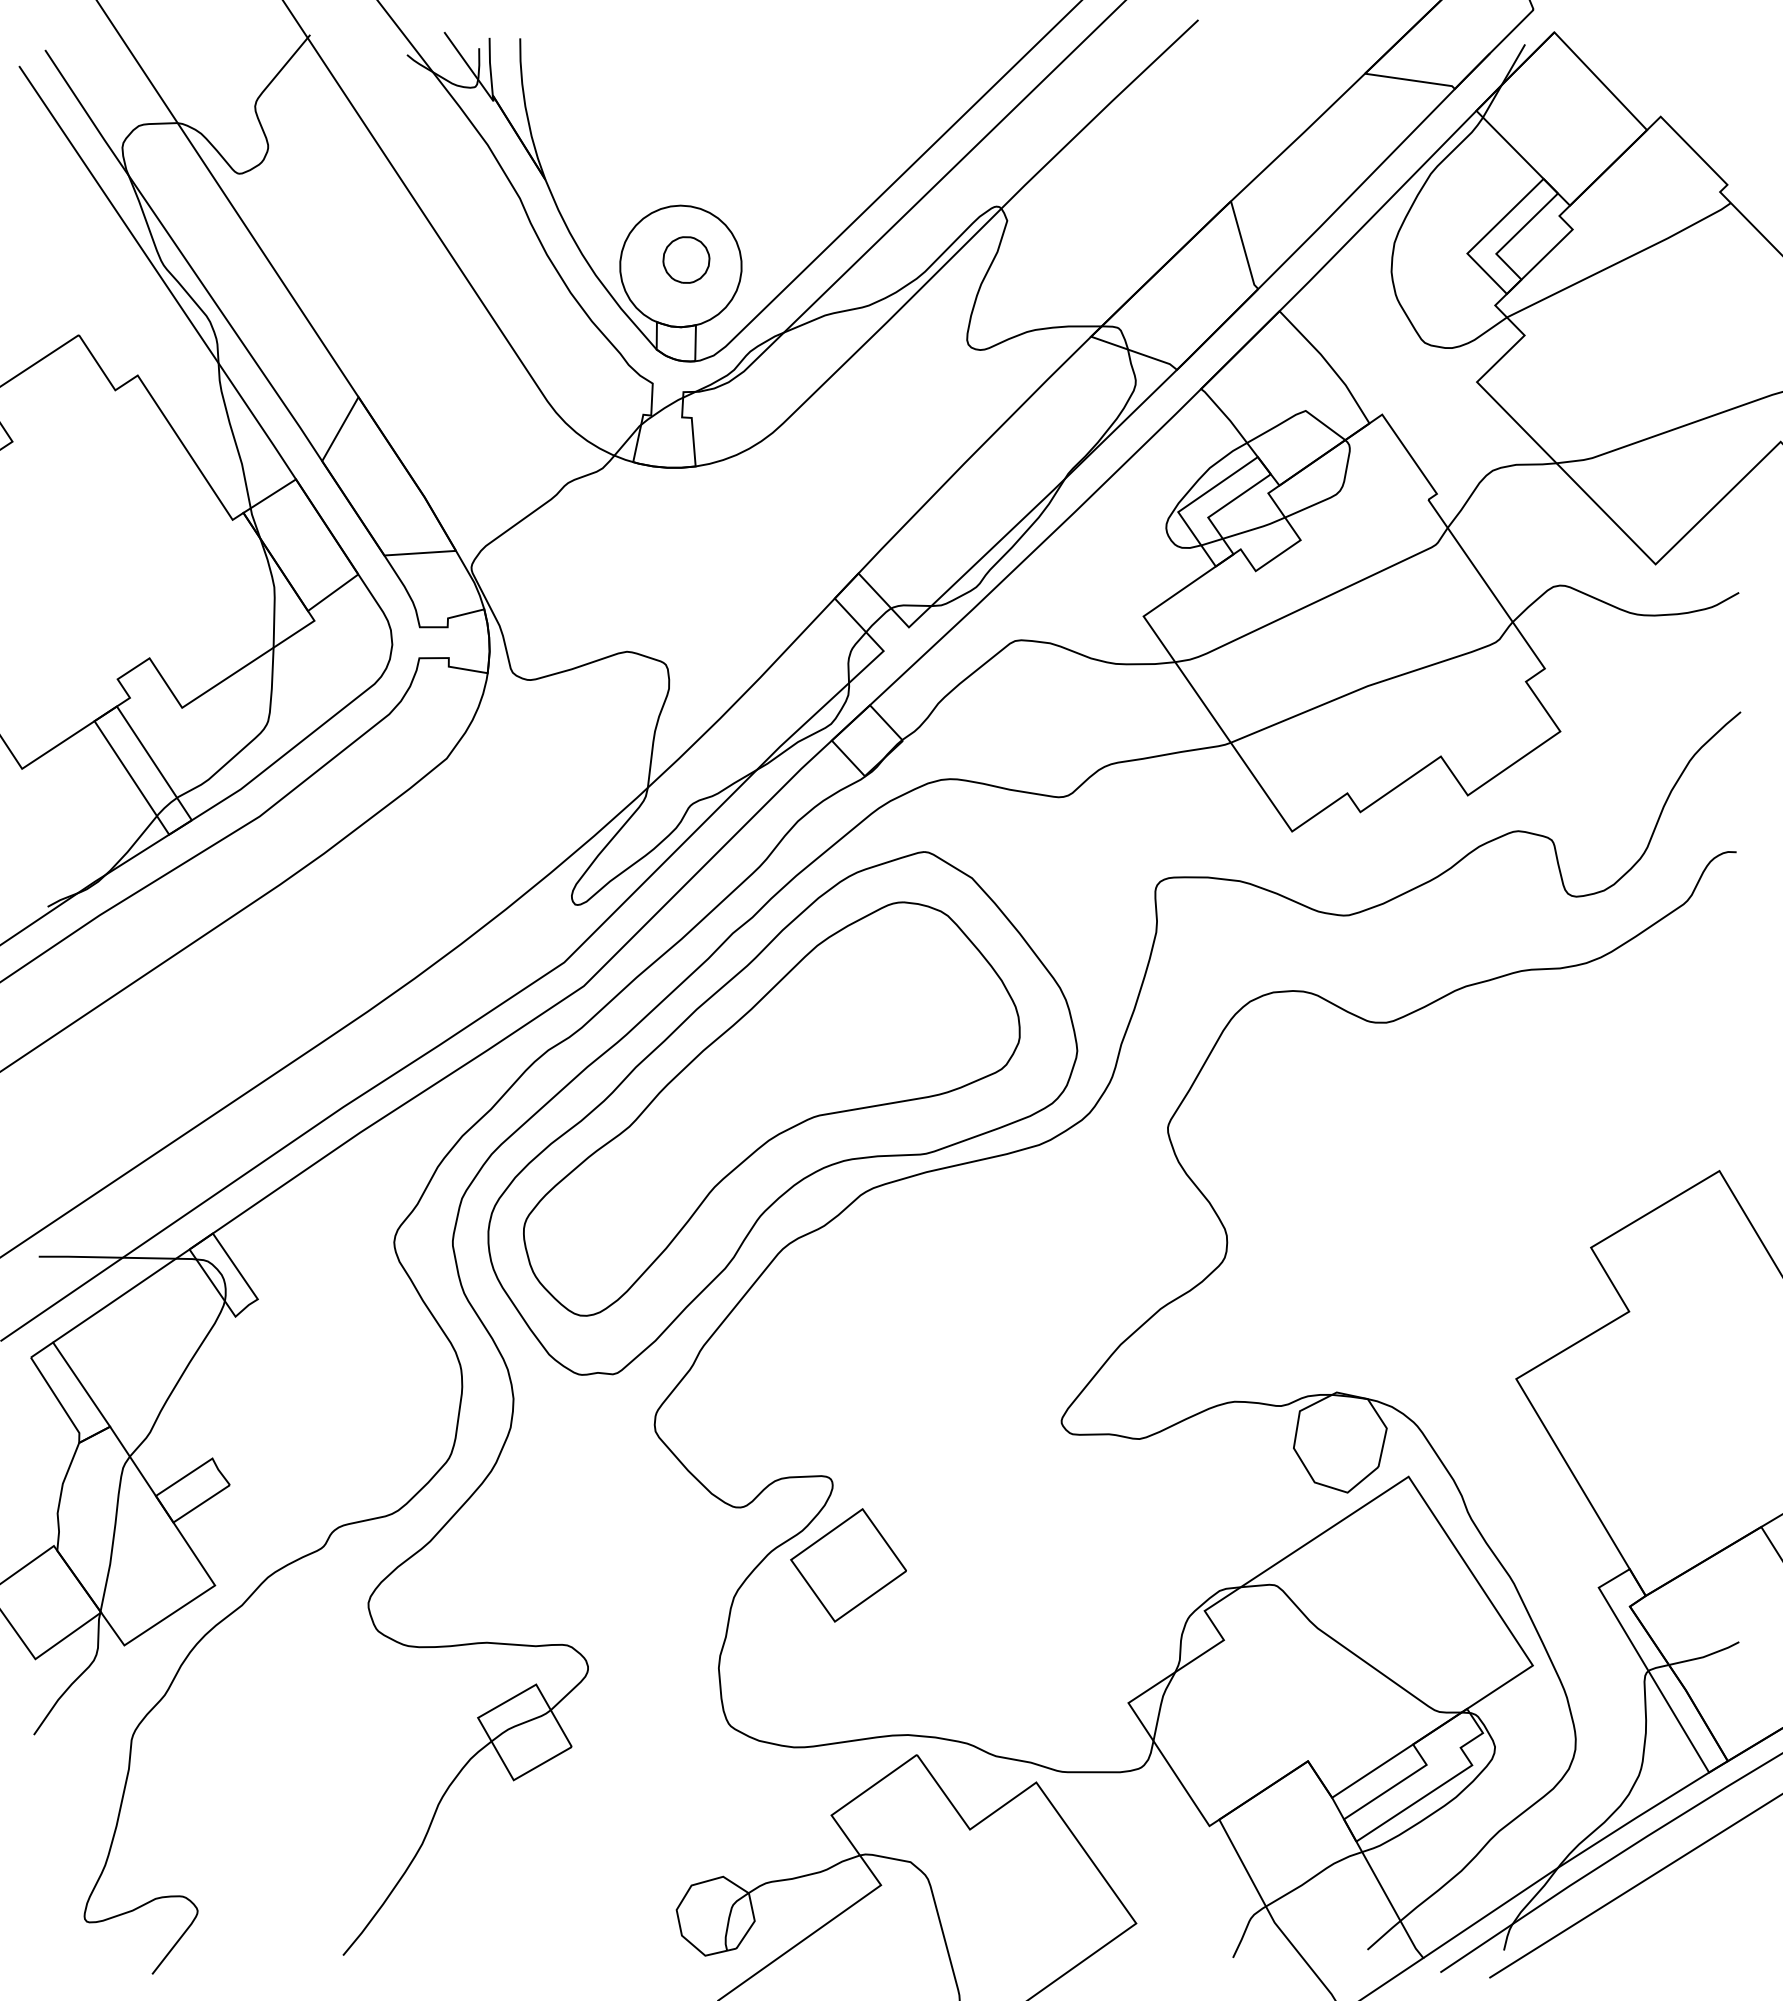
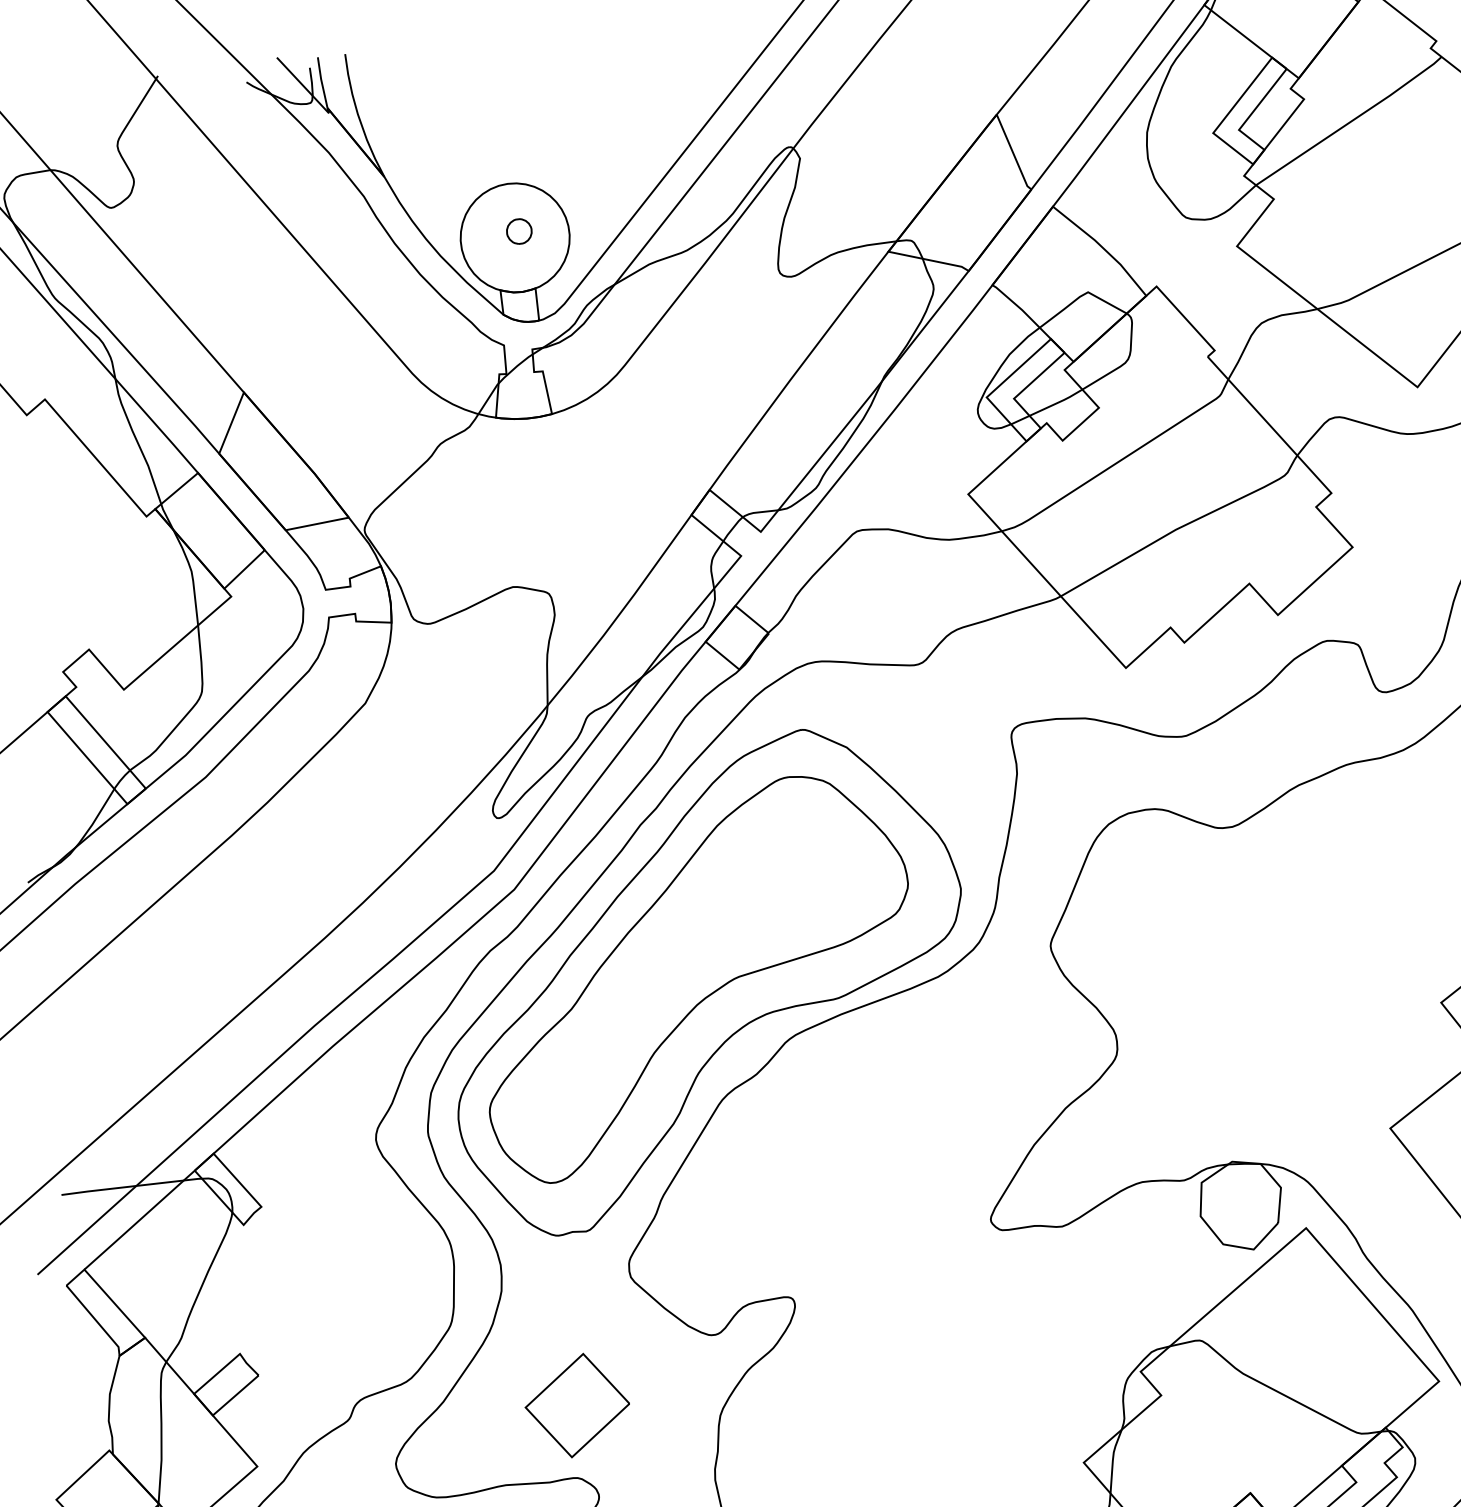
part: (686, 259) -> (519, 231), size x0.6
part: (848, 1565) -> (577, 1405), moved

